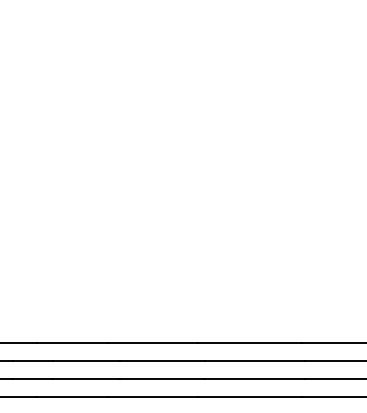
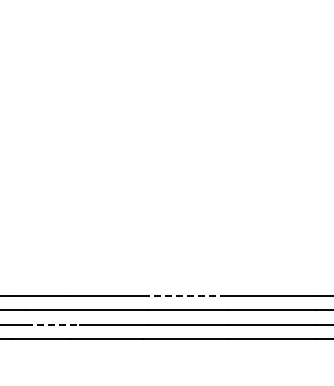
line: (249, 342) -> (184, 295), solid -> dashed
line: (87, 378) -> (53, 324), solid -> dashed

